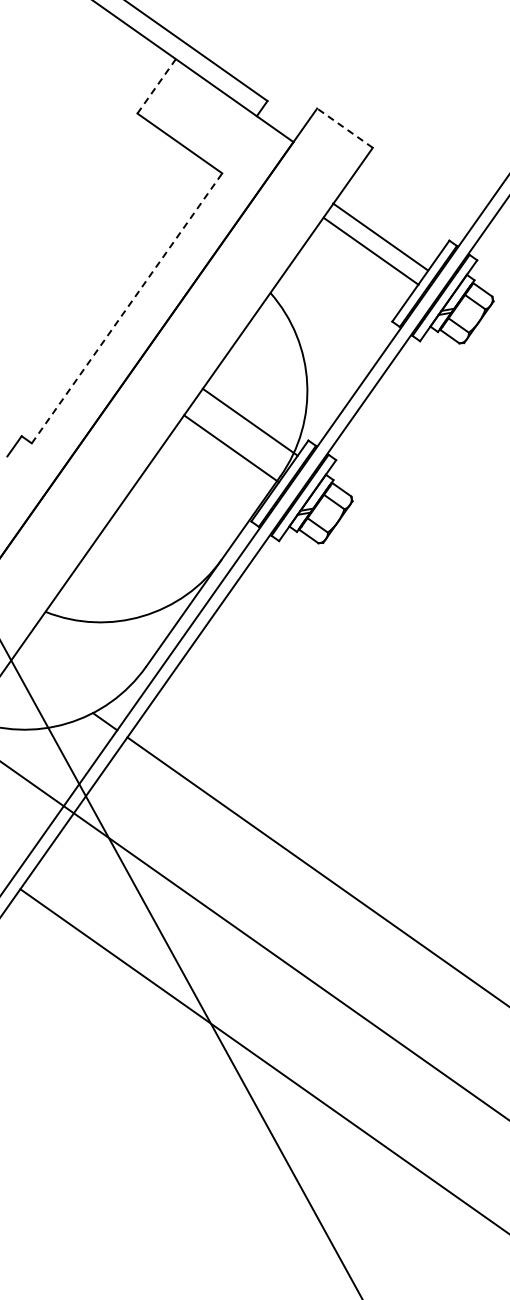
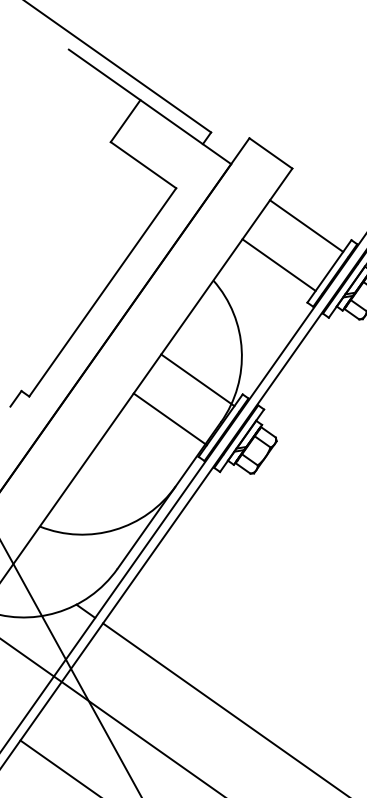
line: (156, 85) -> (125, 120), dashed -> solid
line: (344, 127) -> (270, 152), dashed -> solid
line: (380, 236) -> (279, 264), moved
line: (370, 250) -> (306, 225), moved
line: (127, 307) -> (103, 291), dashed -> solid
line: (231, 448) -> (170, 419), moved

